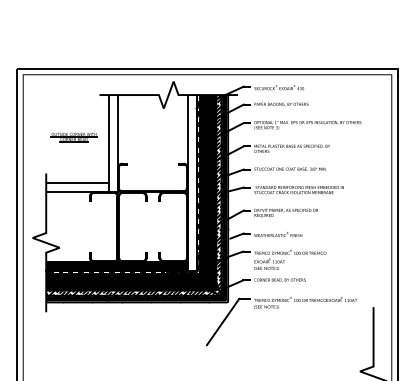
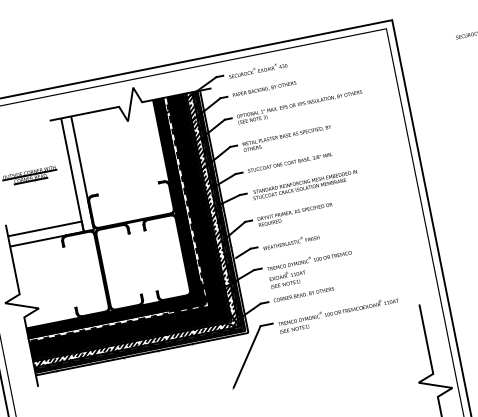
fill: (191, 182) -> (177, 201), added

